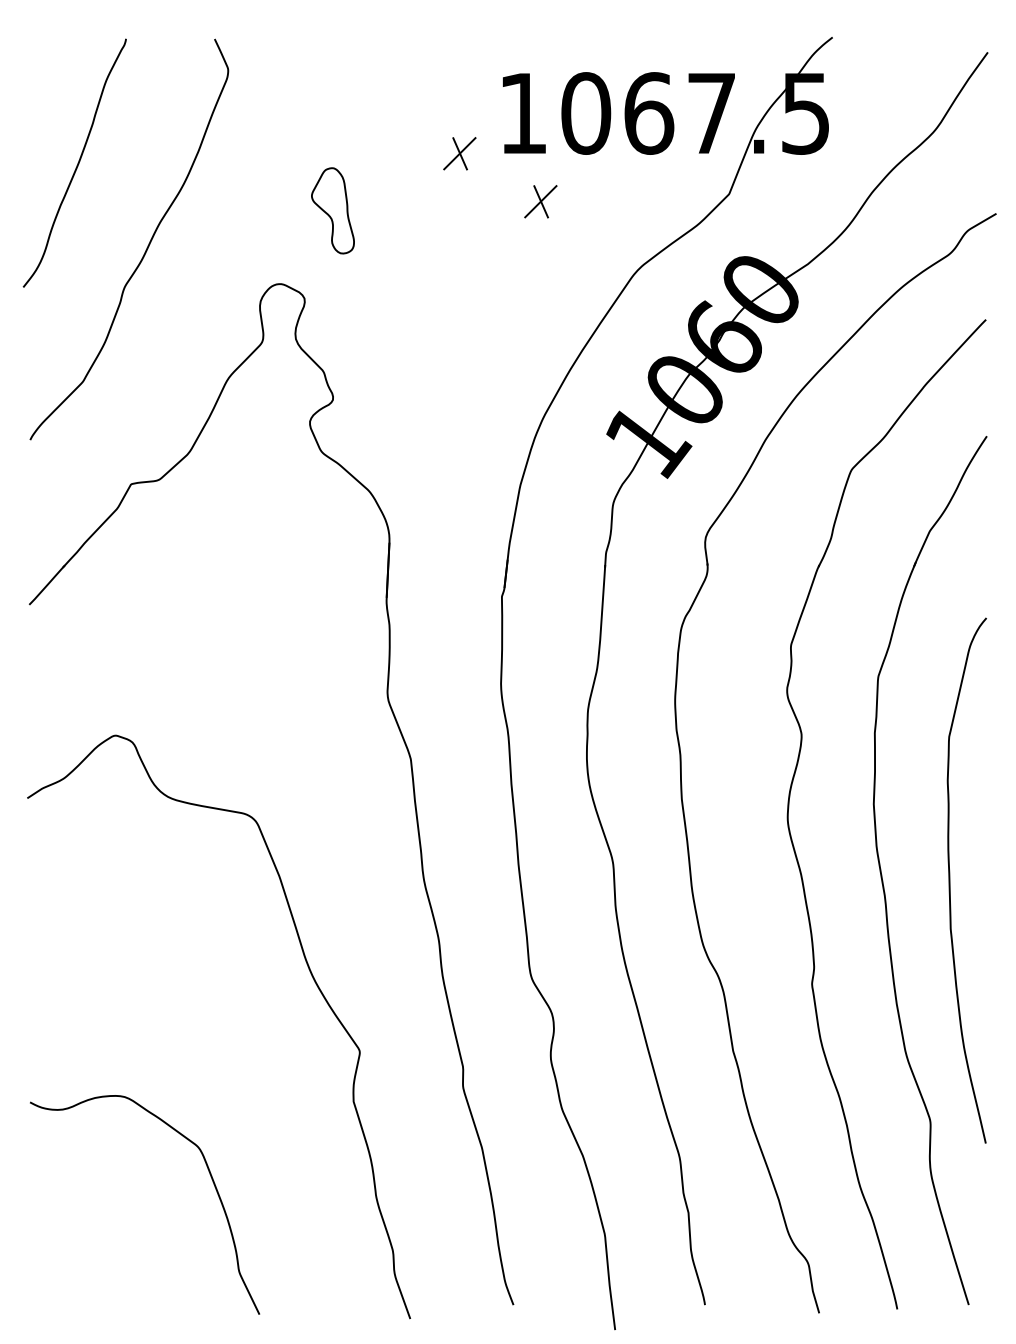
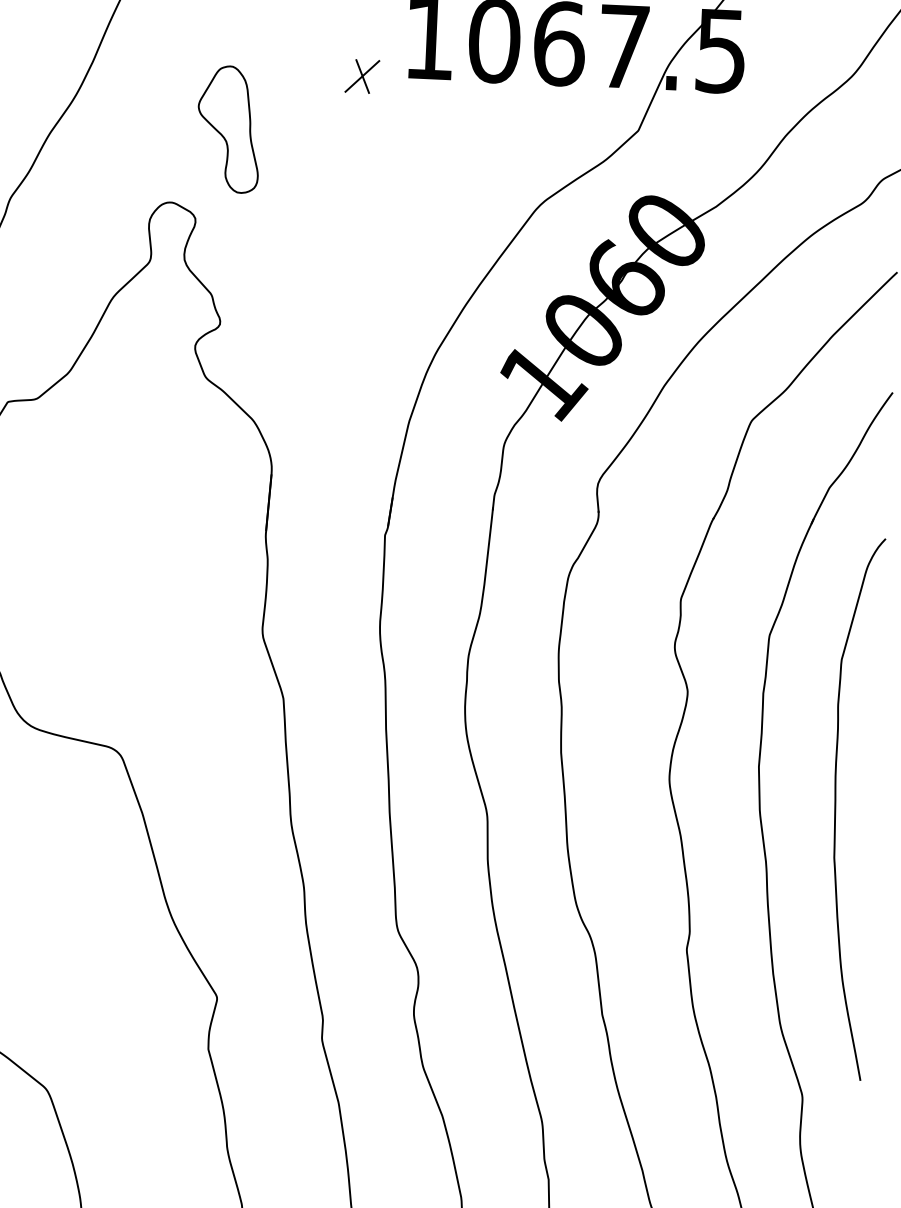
part: (540, 201) -> (443, 129), removed
part: (332, 210) -> (228, 129), size x1.43
curve: (950, 880) -> (836, 807), moved

